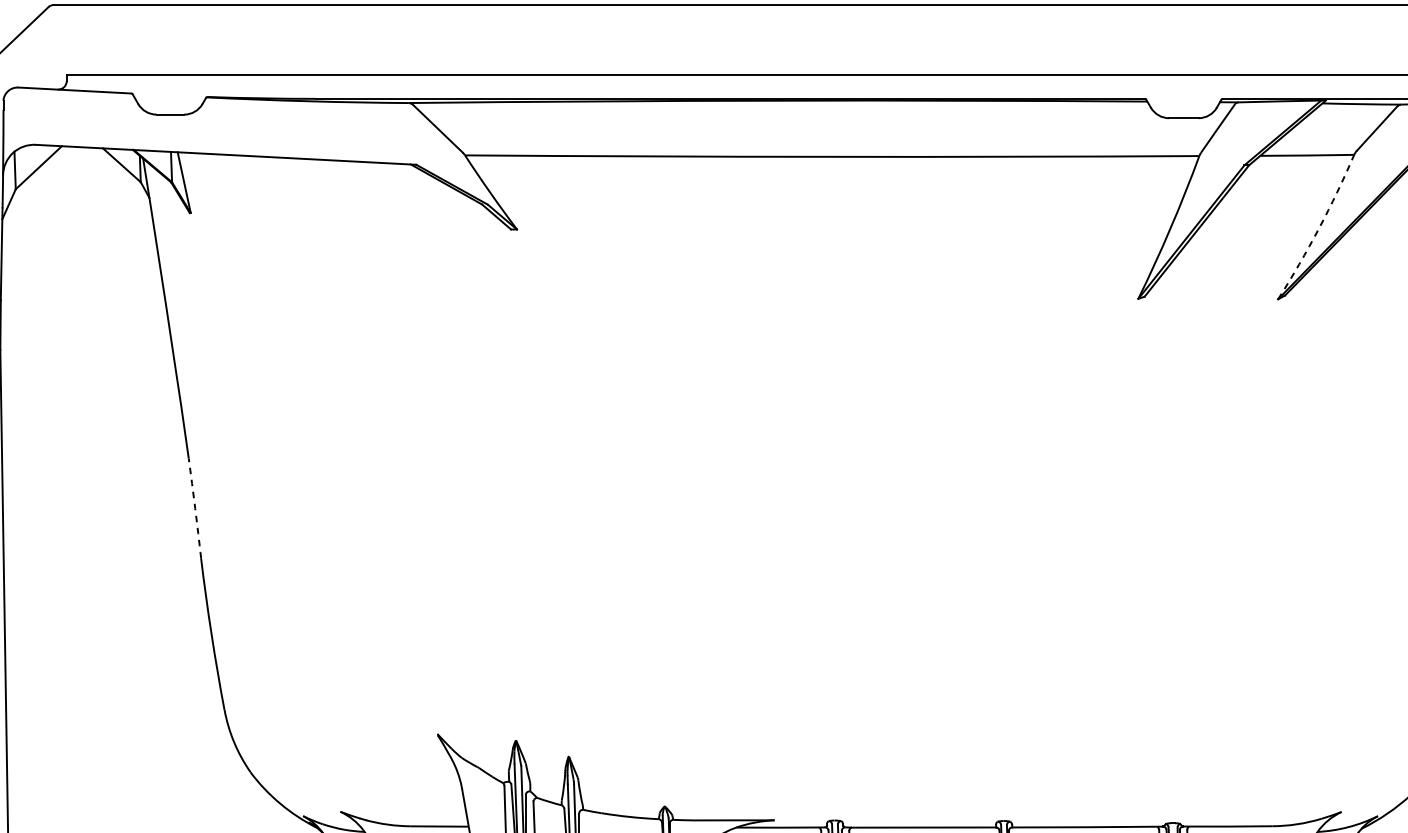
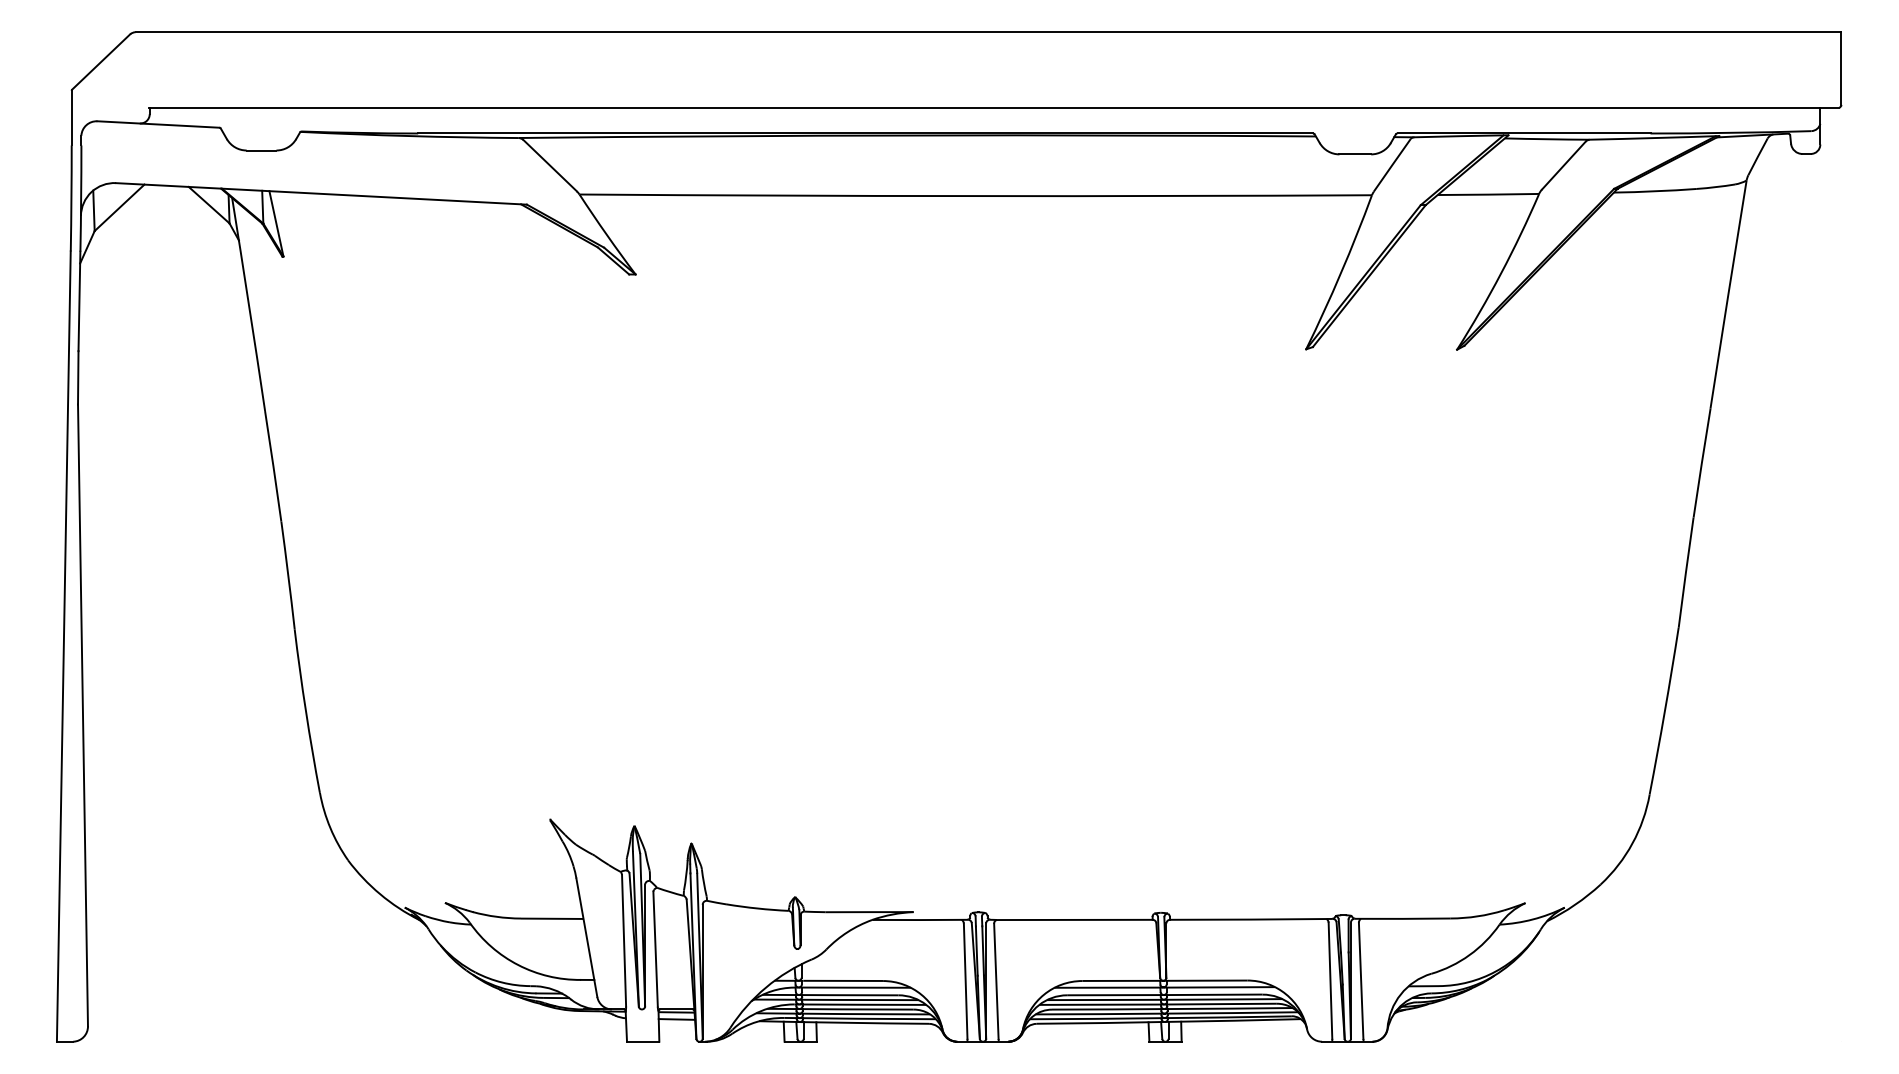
arc: (1319, 228) -> (1501, 273), dashed -> solid
arc: (195, 508) -> (288, 575), dashed -> solid

